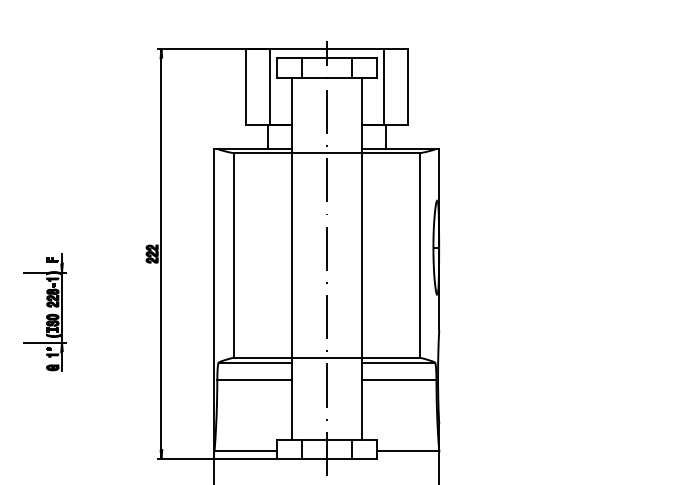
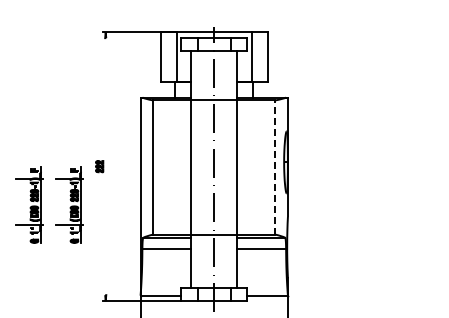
line: (161, 253) -> (105, 166), removed
line: (420, 255) -> (275, 167), solid -> dashed
part: (106, 311) -> (69, 204), added

